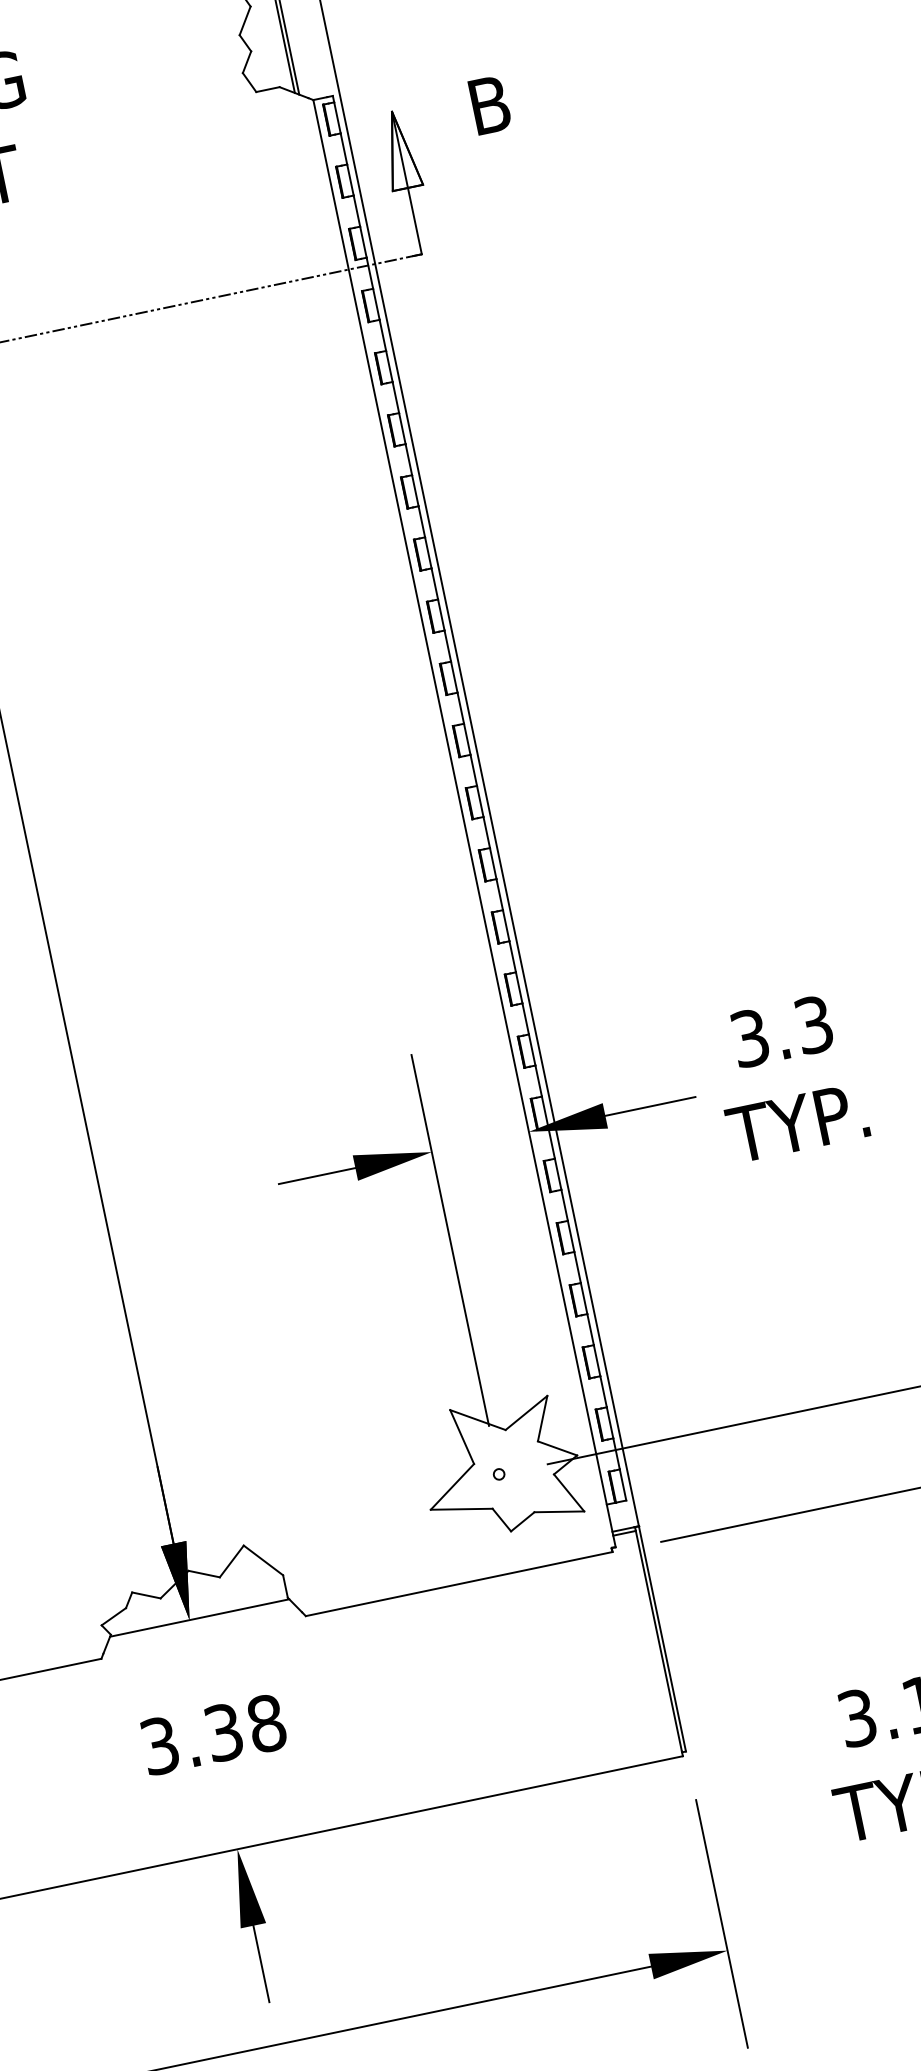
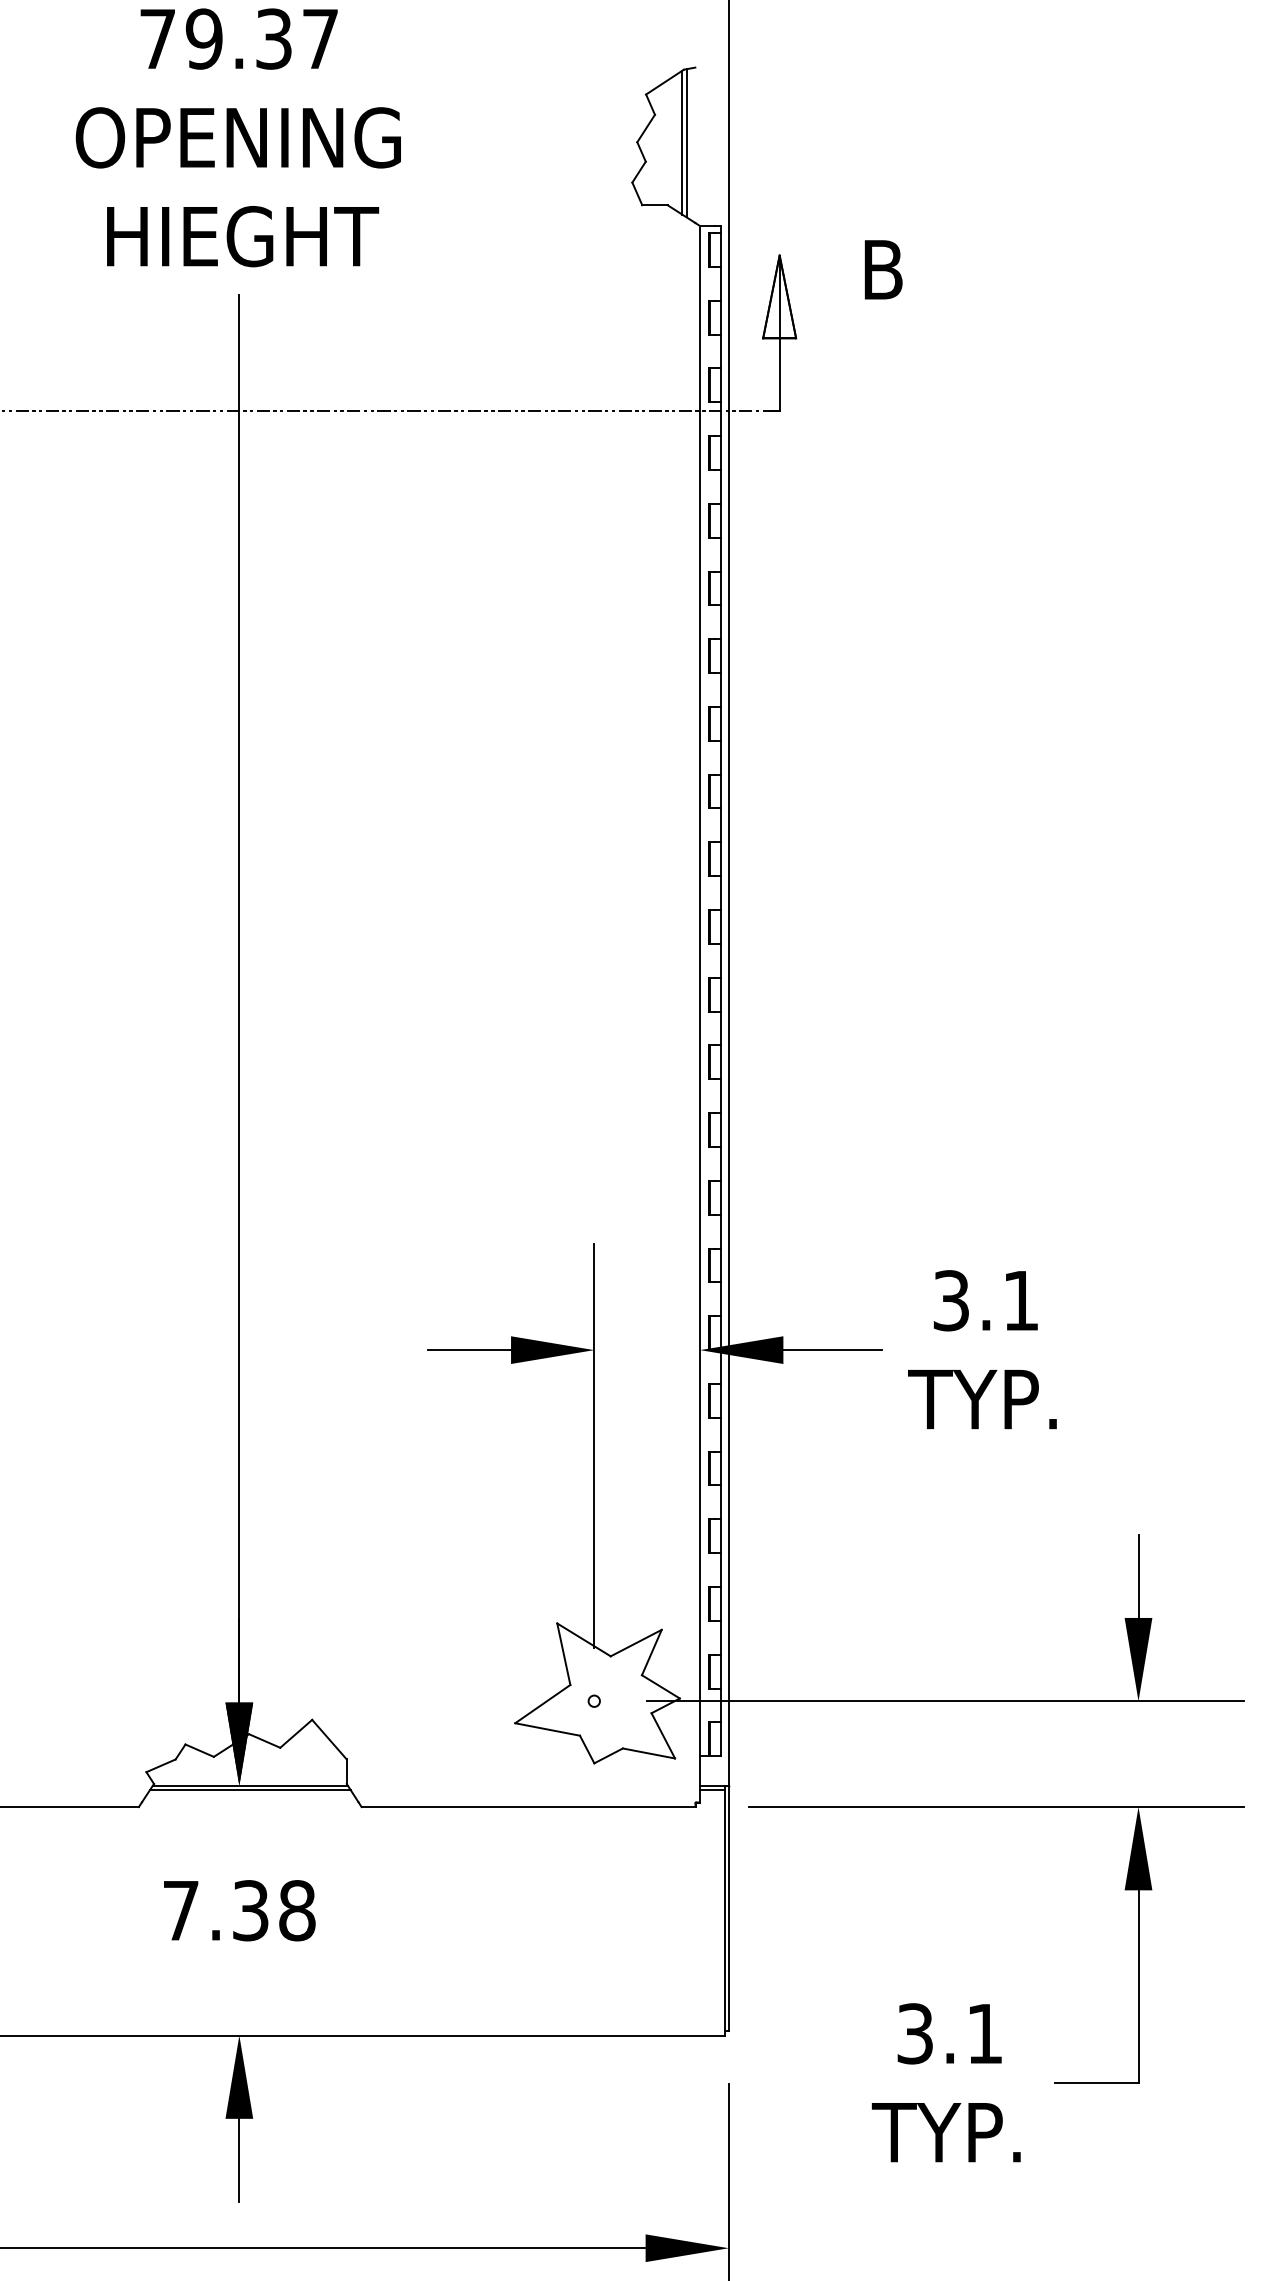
text: (813, 1024) -> (1020, 1300), 3.3 -> 3.1
line: (200, 1622) -> (250, 1790), added
text: (159, 1745) -> (180, 1910), 3.38 -> 7.38

